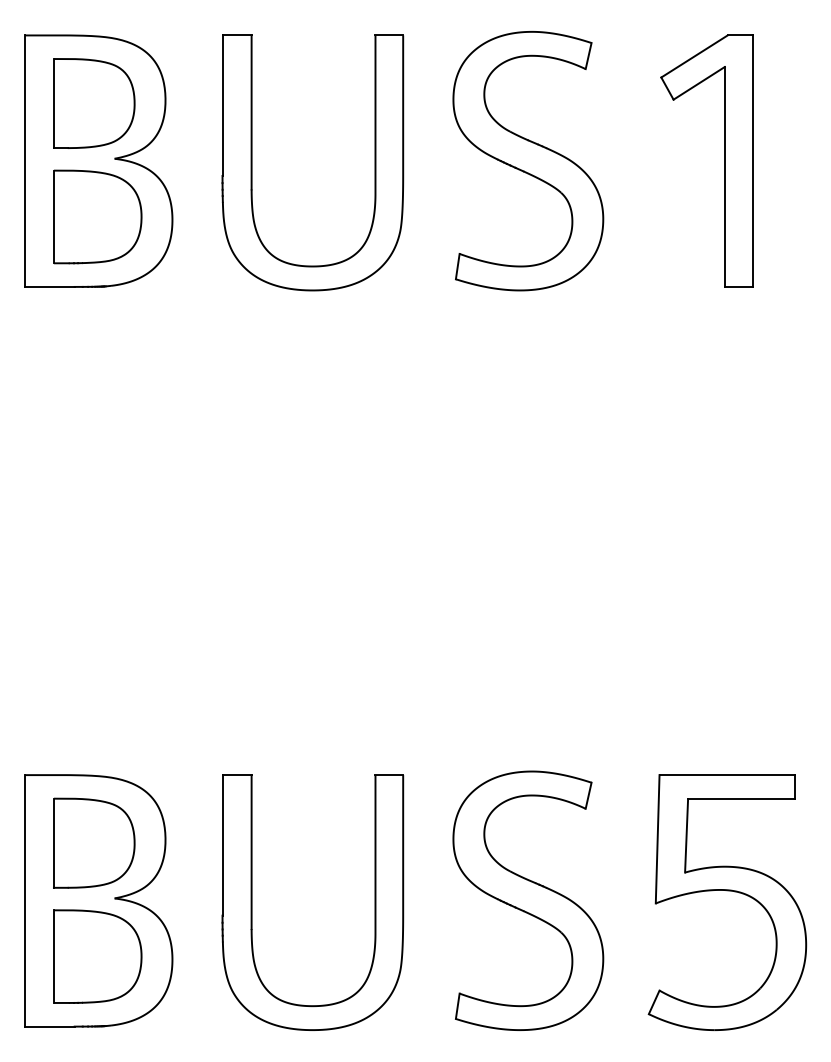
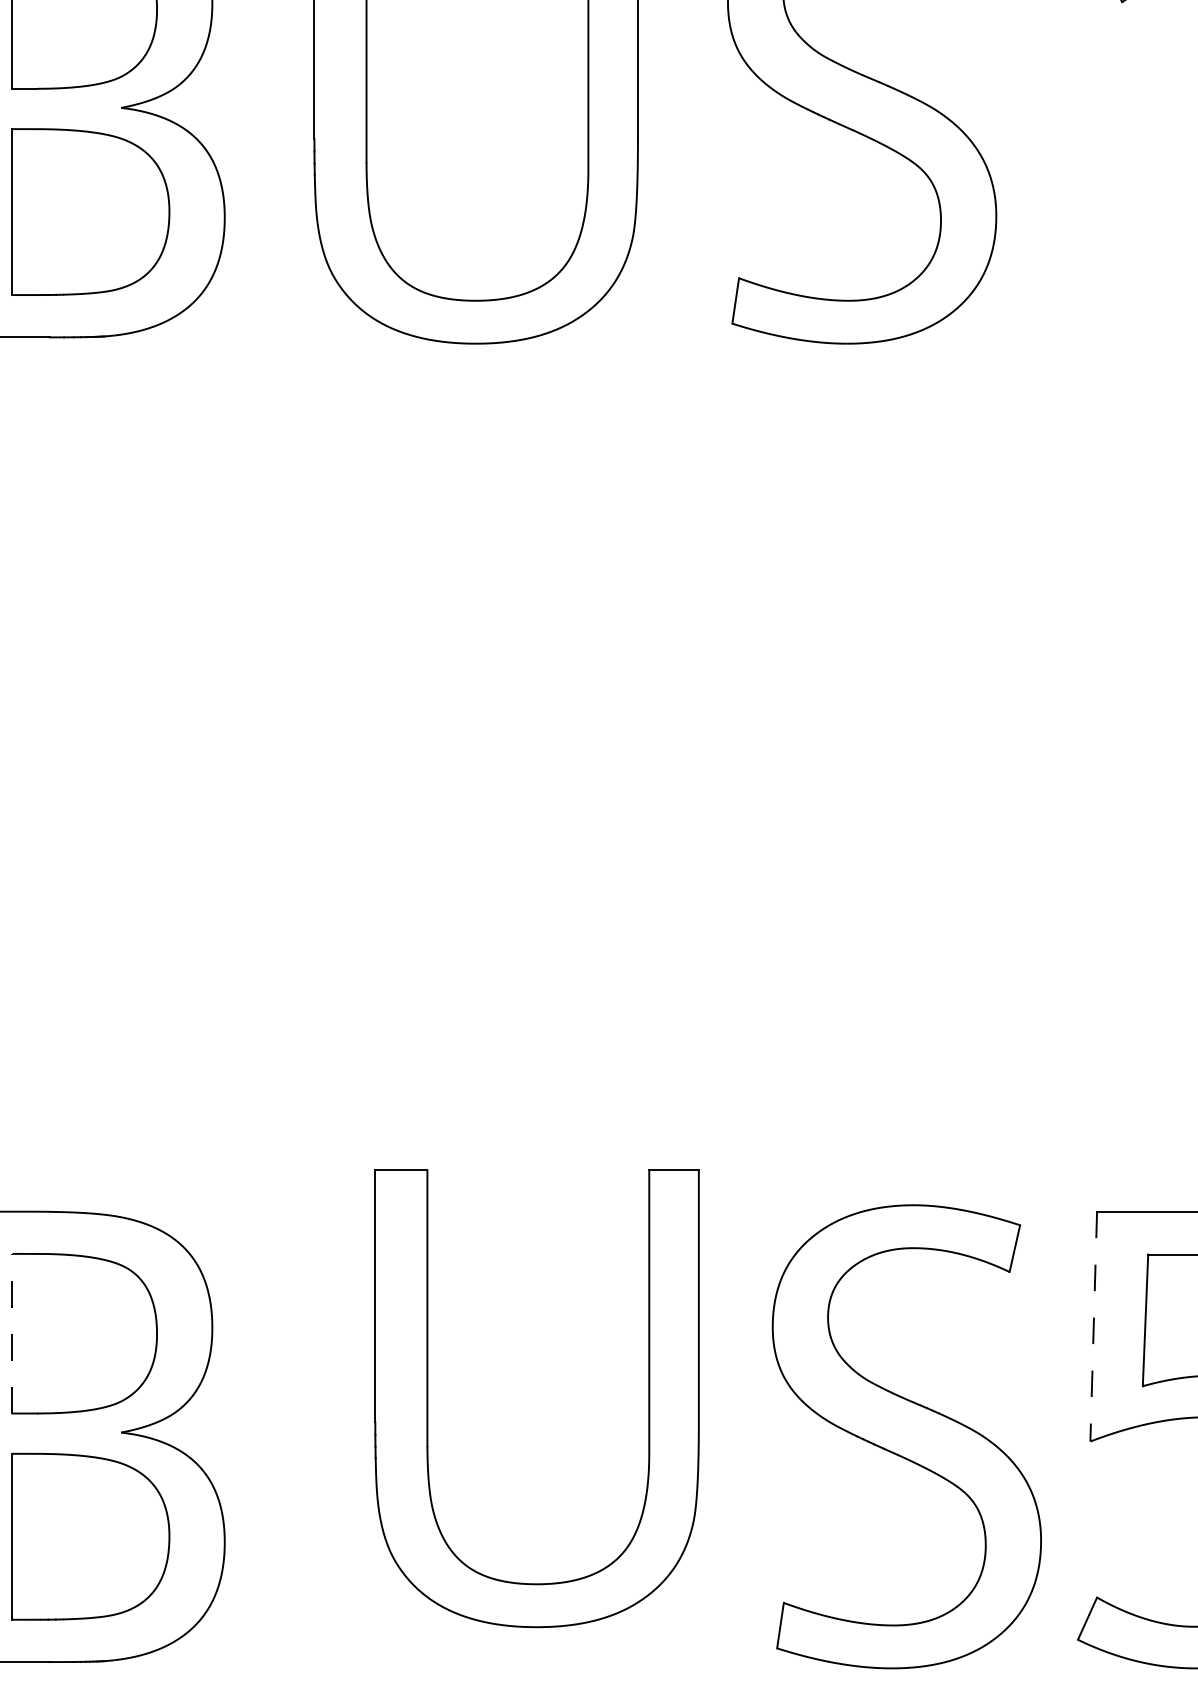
line: (657, 839) -> (1093, 1326), solid -> dashed
line: (53, 843) -> (11, 1334), solid -> dashed
part: (528, 900) -> (907, 1436), moved
part: (252, 902) -> (429, 1398), moved

